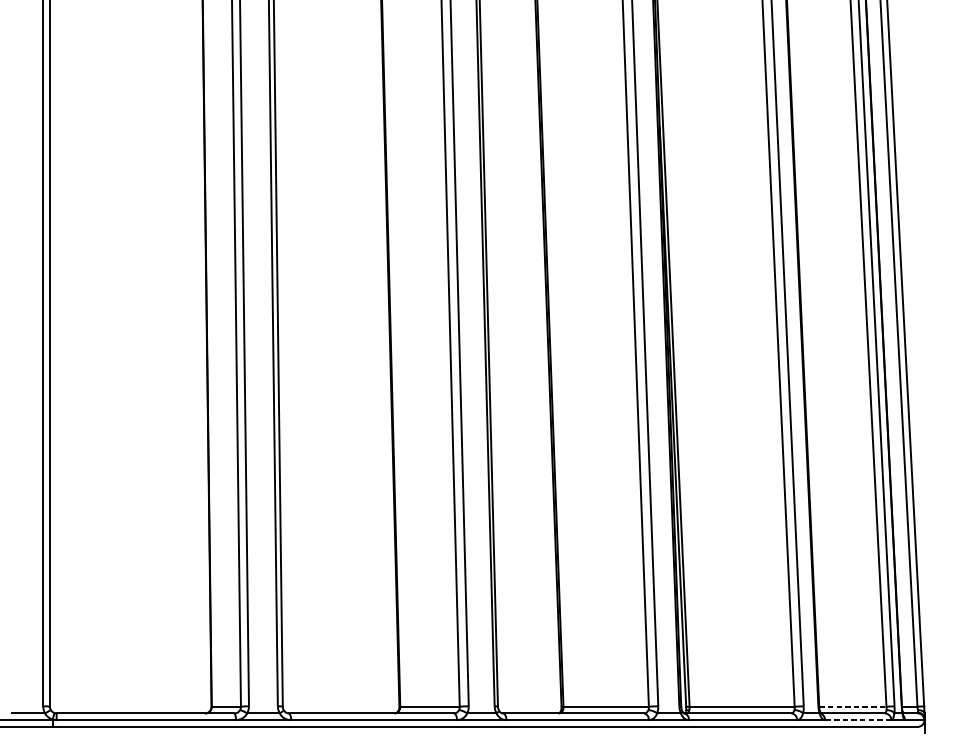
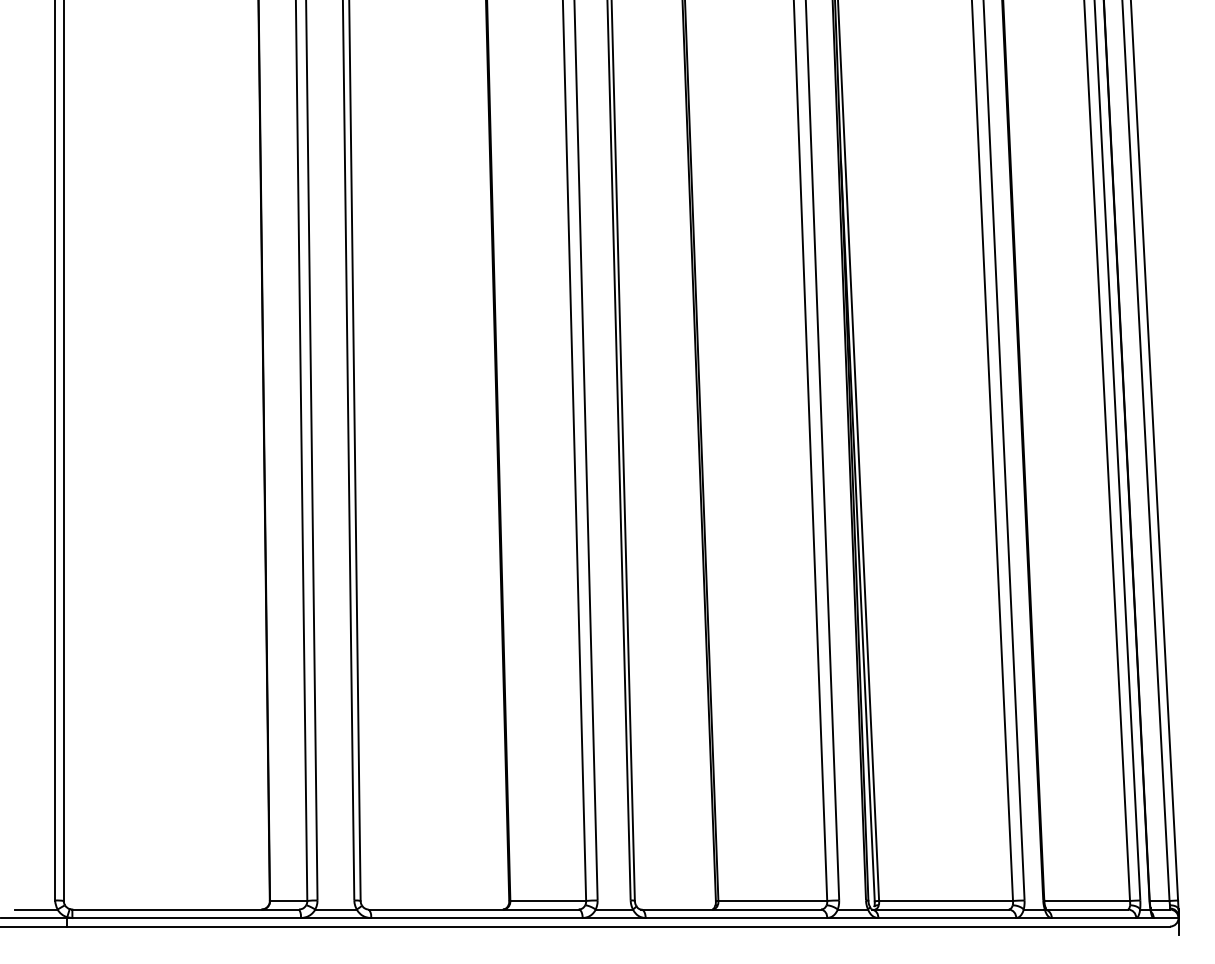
line: (853, 706) -> (1087, 900), dashed -> solid
line: (857, 720) -> (1093, 918), dashed -> solid

